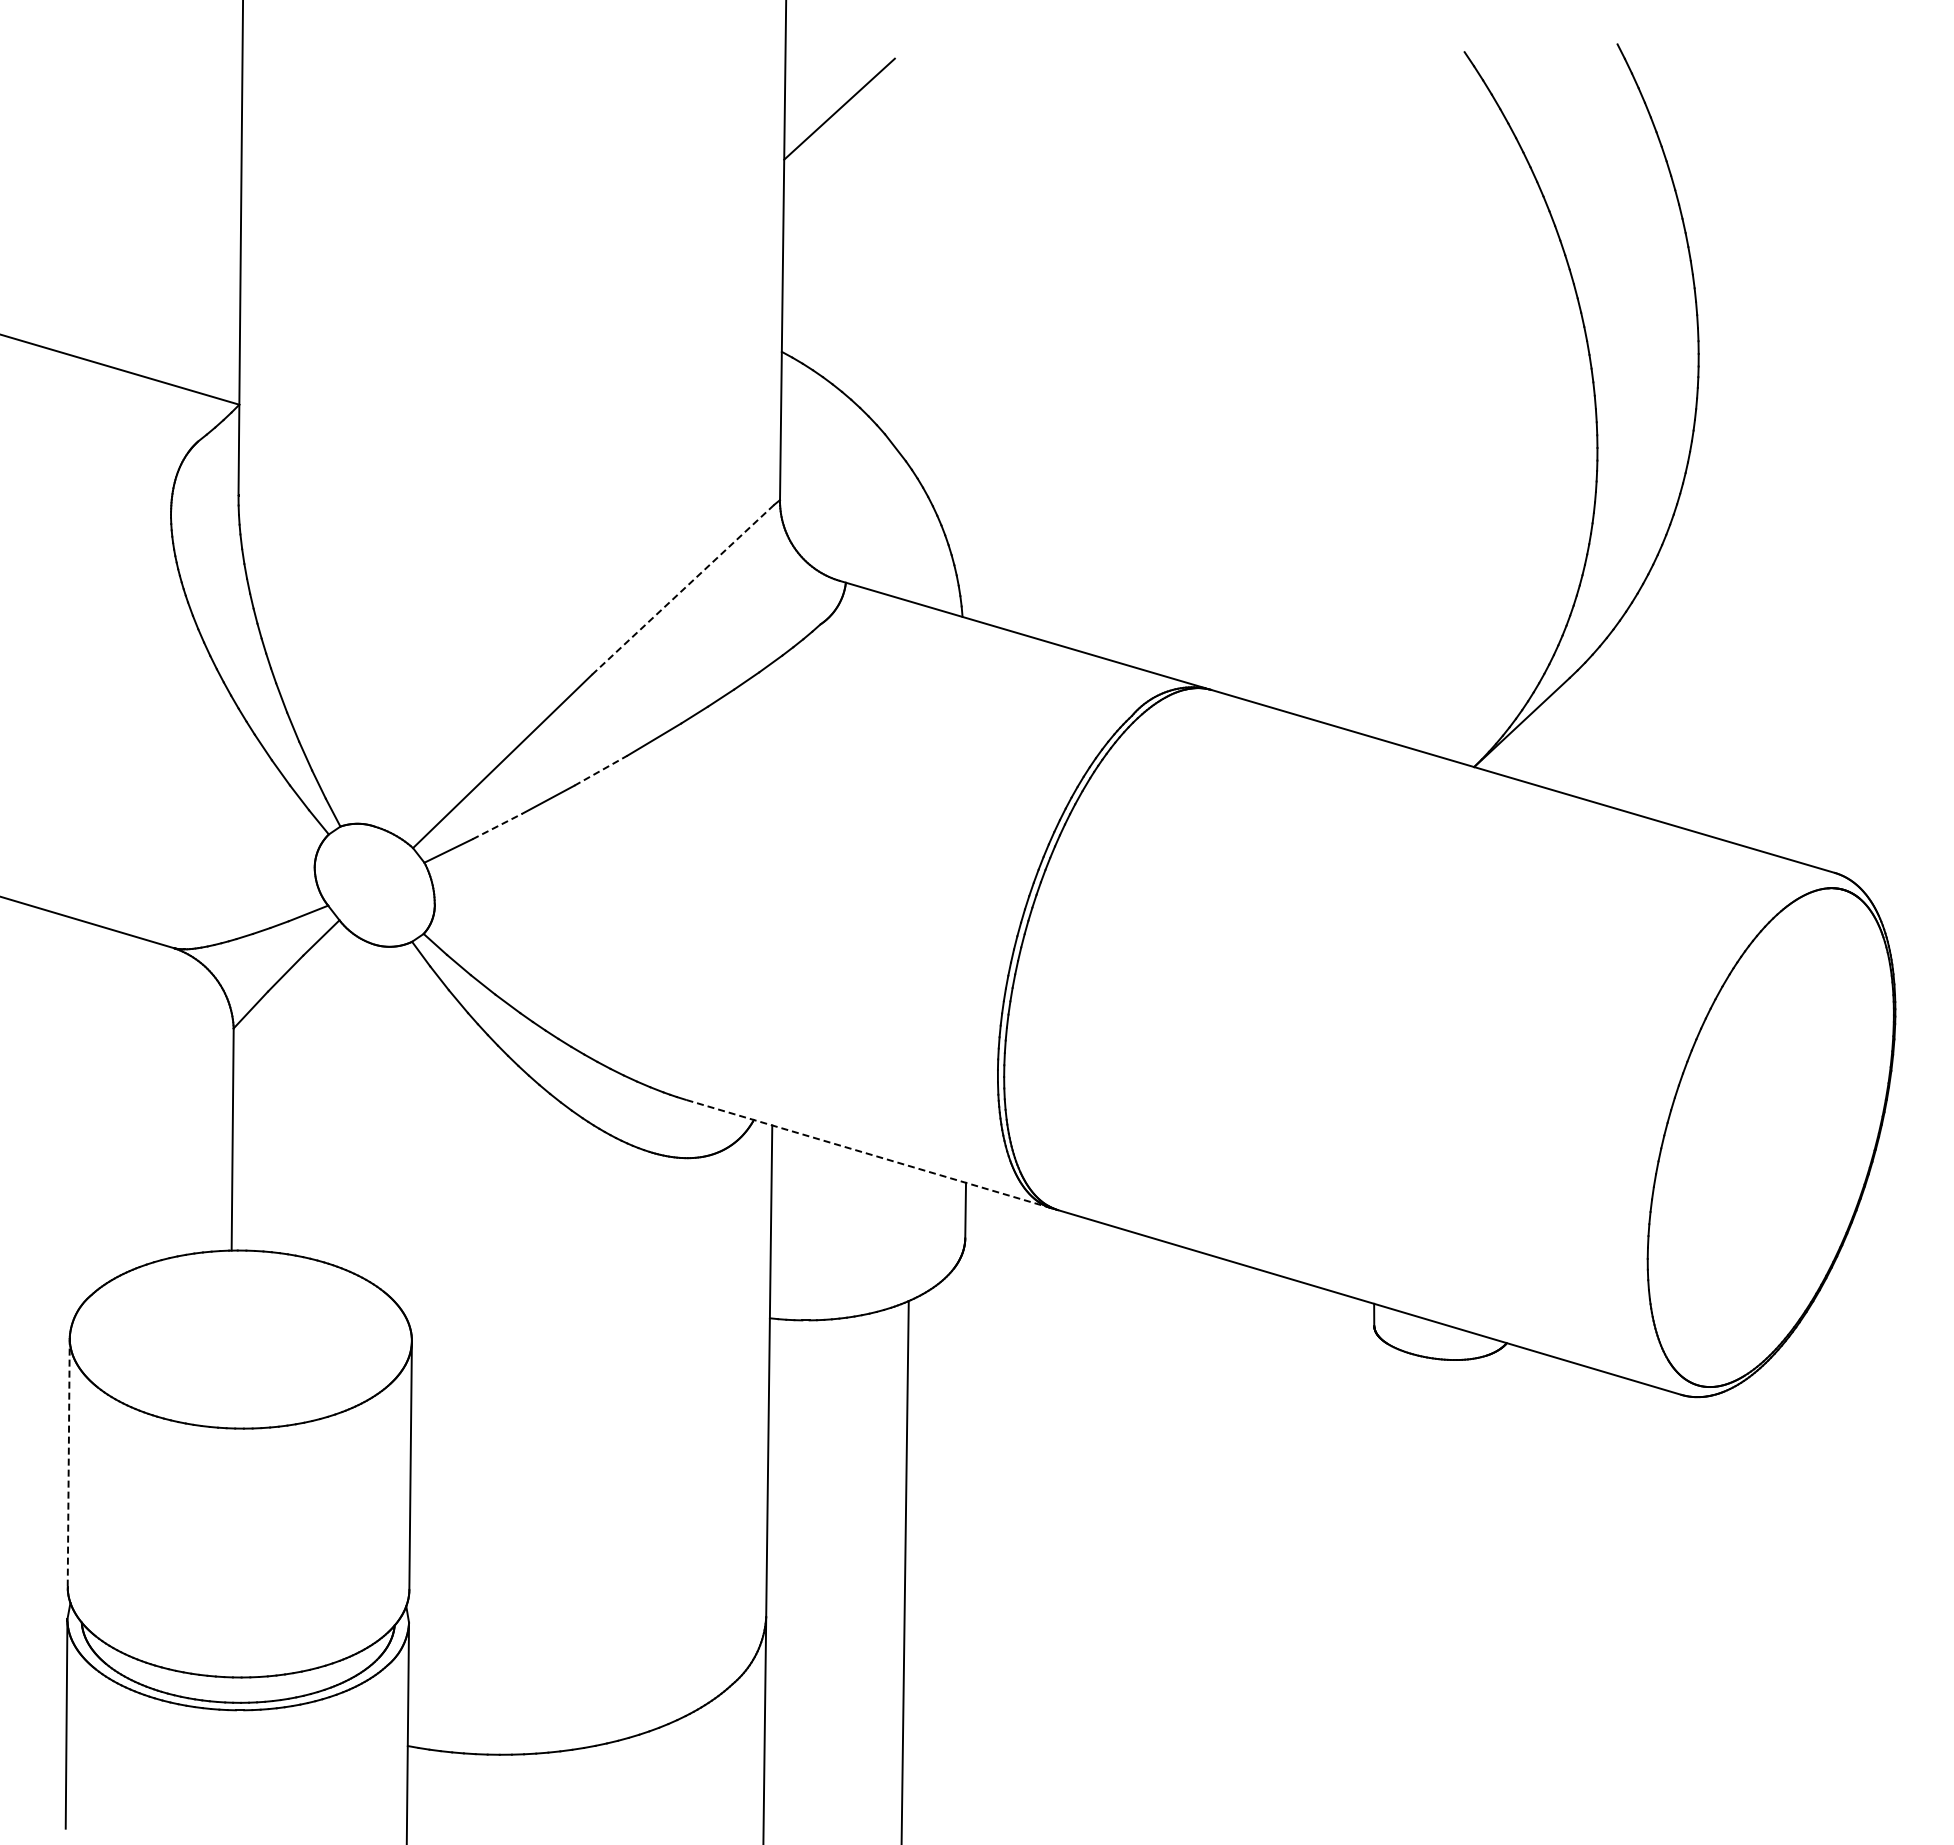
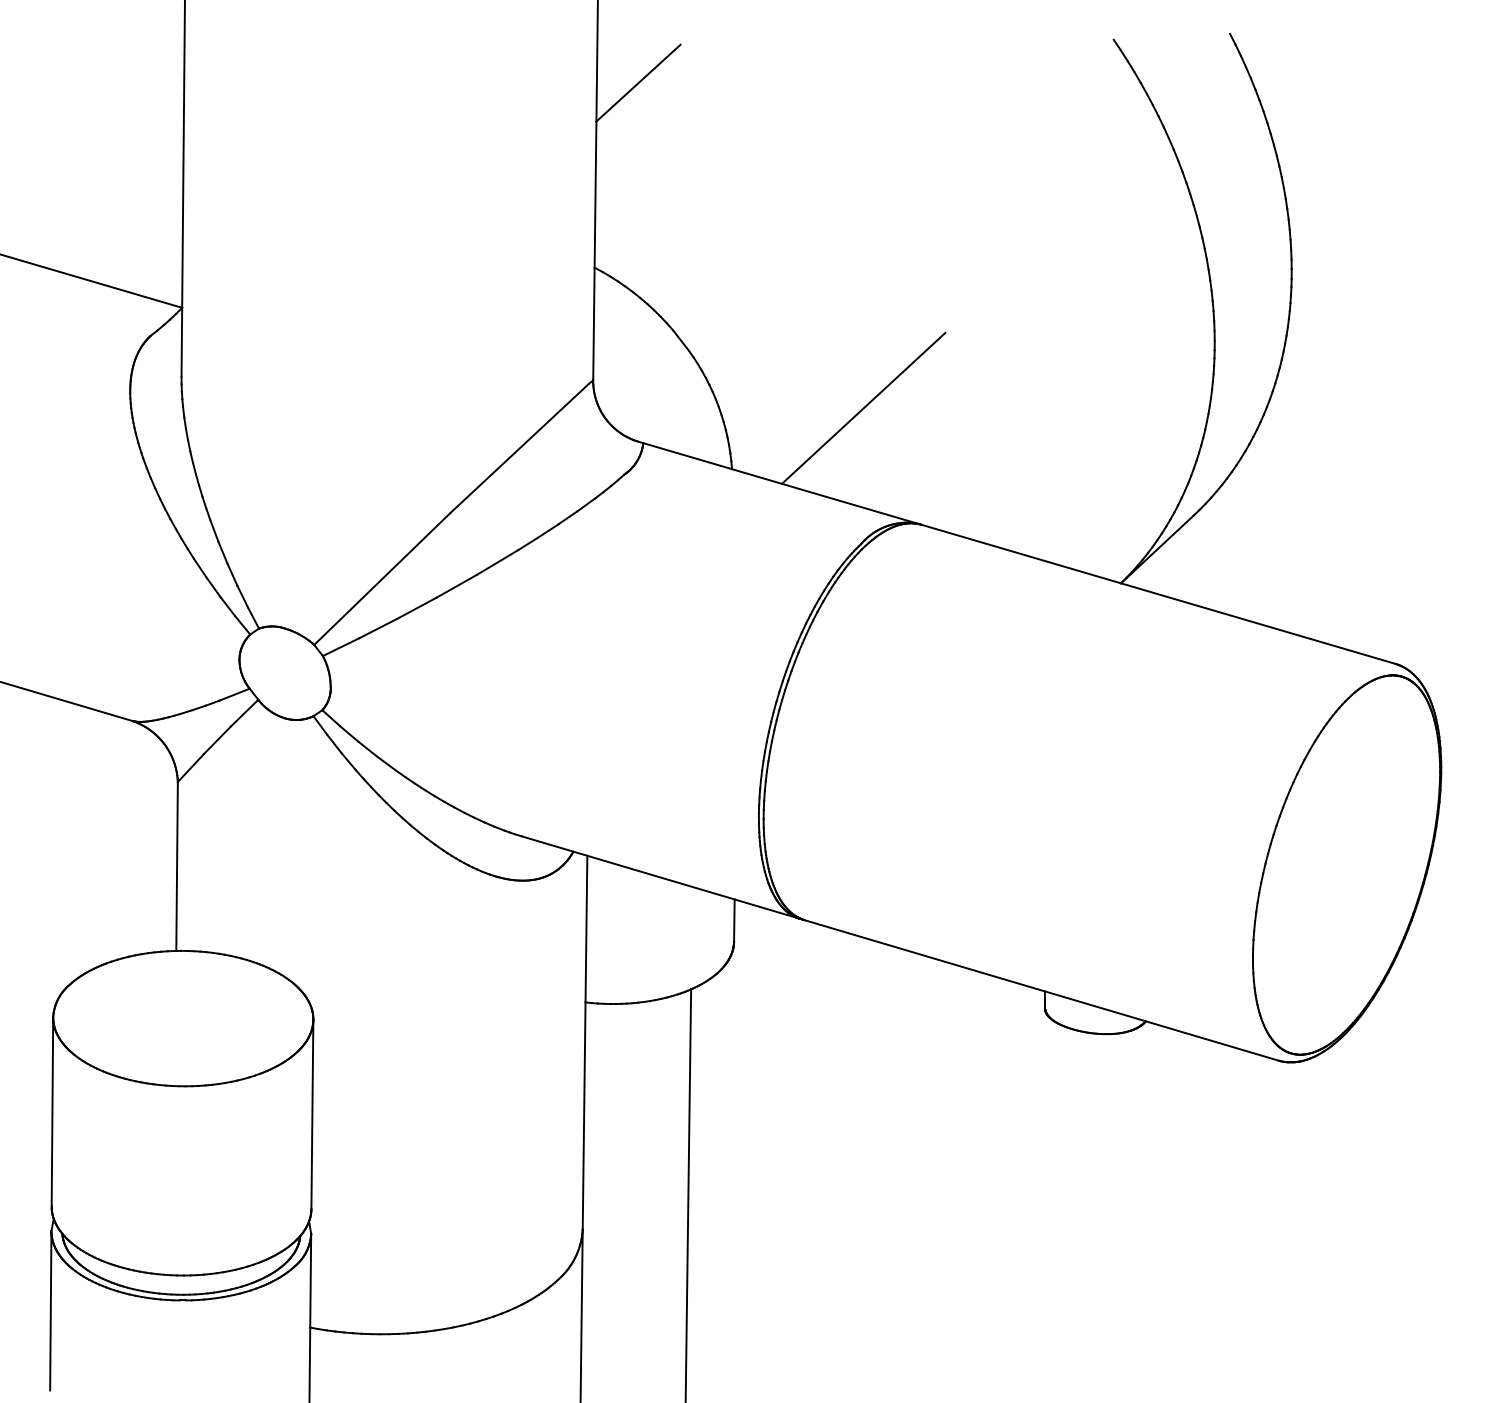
line: (1135, 536) -> (863, 408), added
line: (683, 589) -> (519, 448), dashed -> solid
line: (600, 770) -> (456, 585), dashed -> solid
line: (497, 826) -> (378, 628), dashed -> solid
line: (868, 1154) -> (660, 877), dashed -> solid
line: (68, 1461) -> (52, 1111), dashed -> solid

